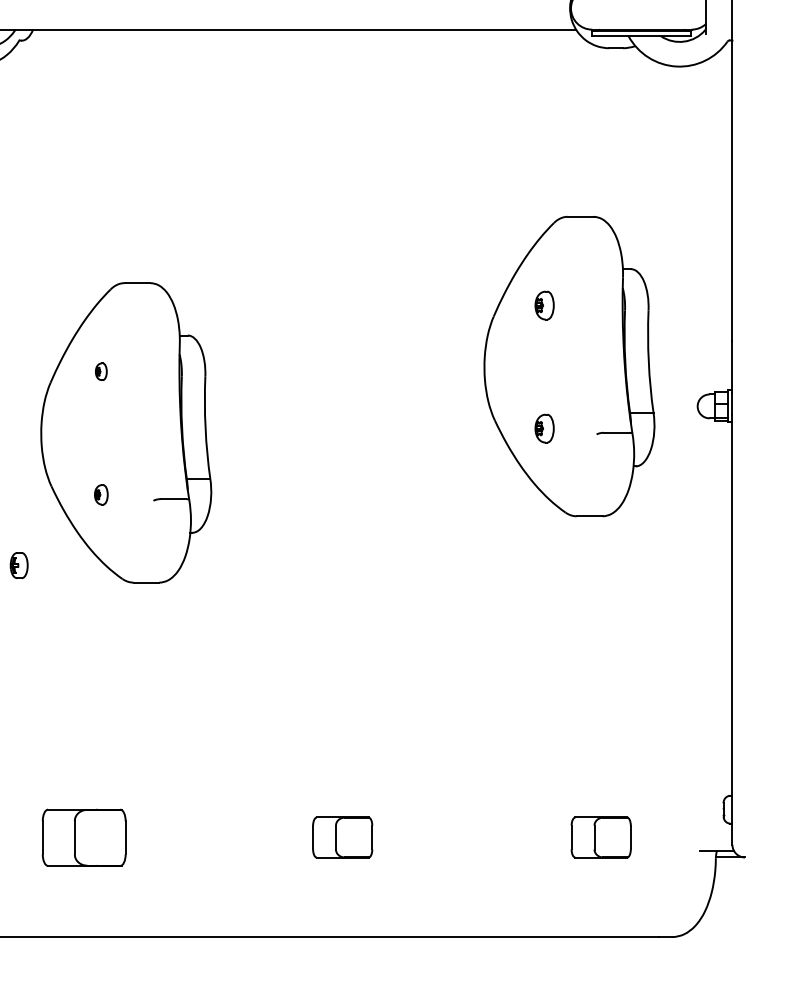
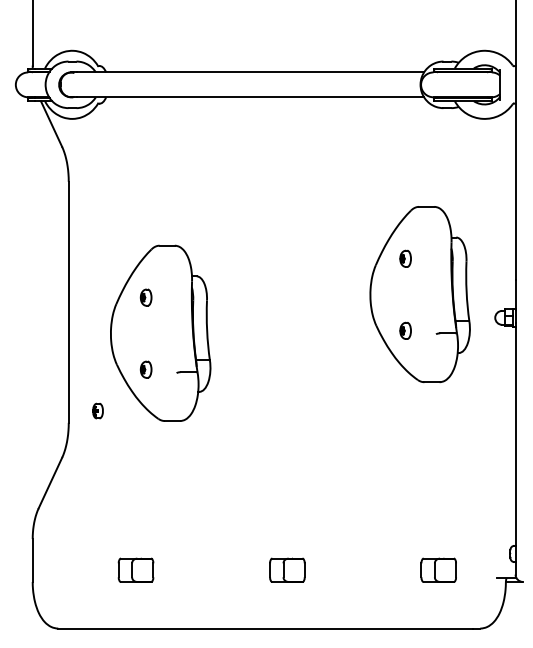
part: (100, 371) -> (145, 297), size x1.67
part: (100, 494) -> (145, 369), size x1.43
part: (83, 836) -> (135, 569), size x0.71

